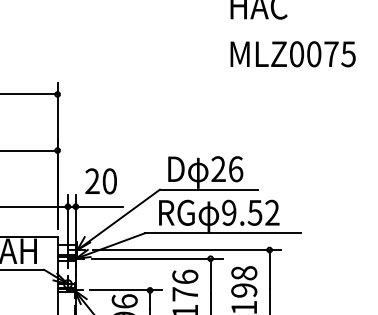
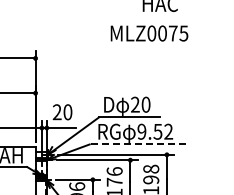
text: (293, 54) -> (149, 33), moved
text: (234, 168) -> (145, 104), 26 -> 20
line: (222, 233) -> (137, 144), solid -> dashed

